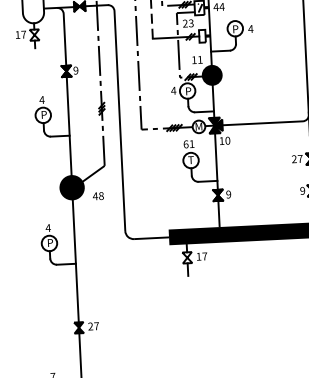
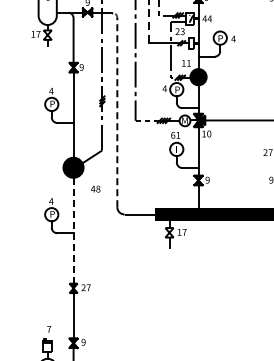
line: (119, 105) -> (117, 99), solid -> dashed
text: (98, 195) -> (95, 188), moved
line: (75, 260) -> (73, 230), solid -> dashed

